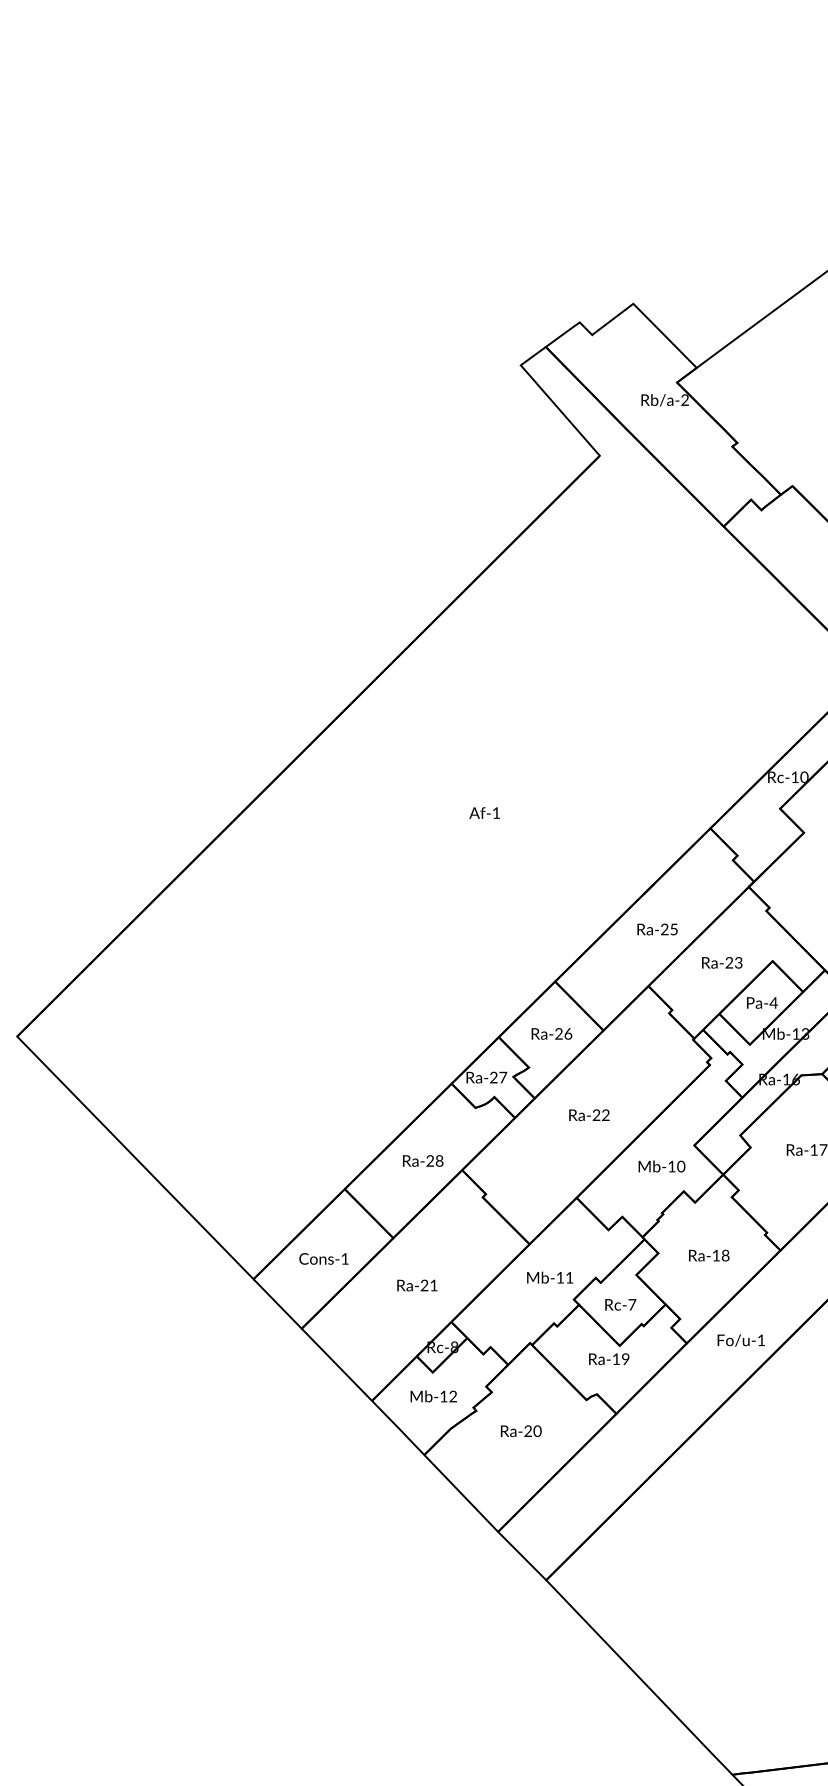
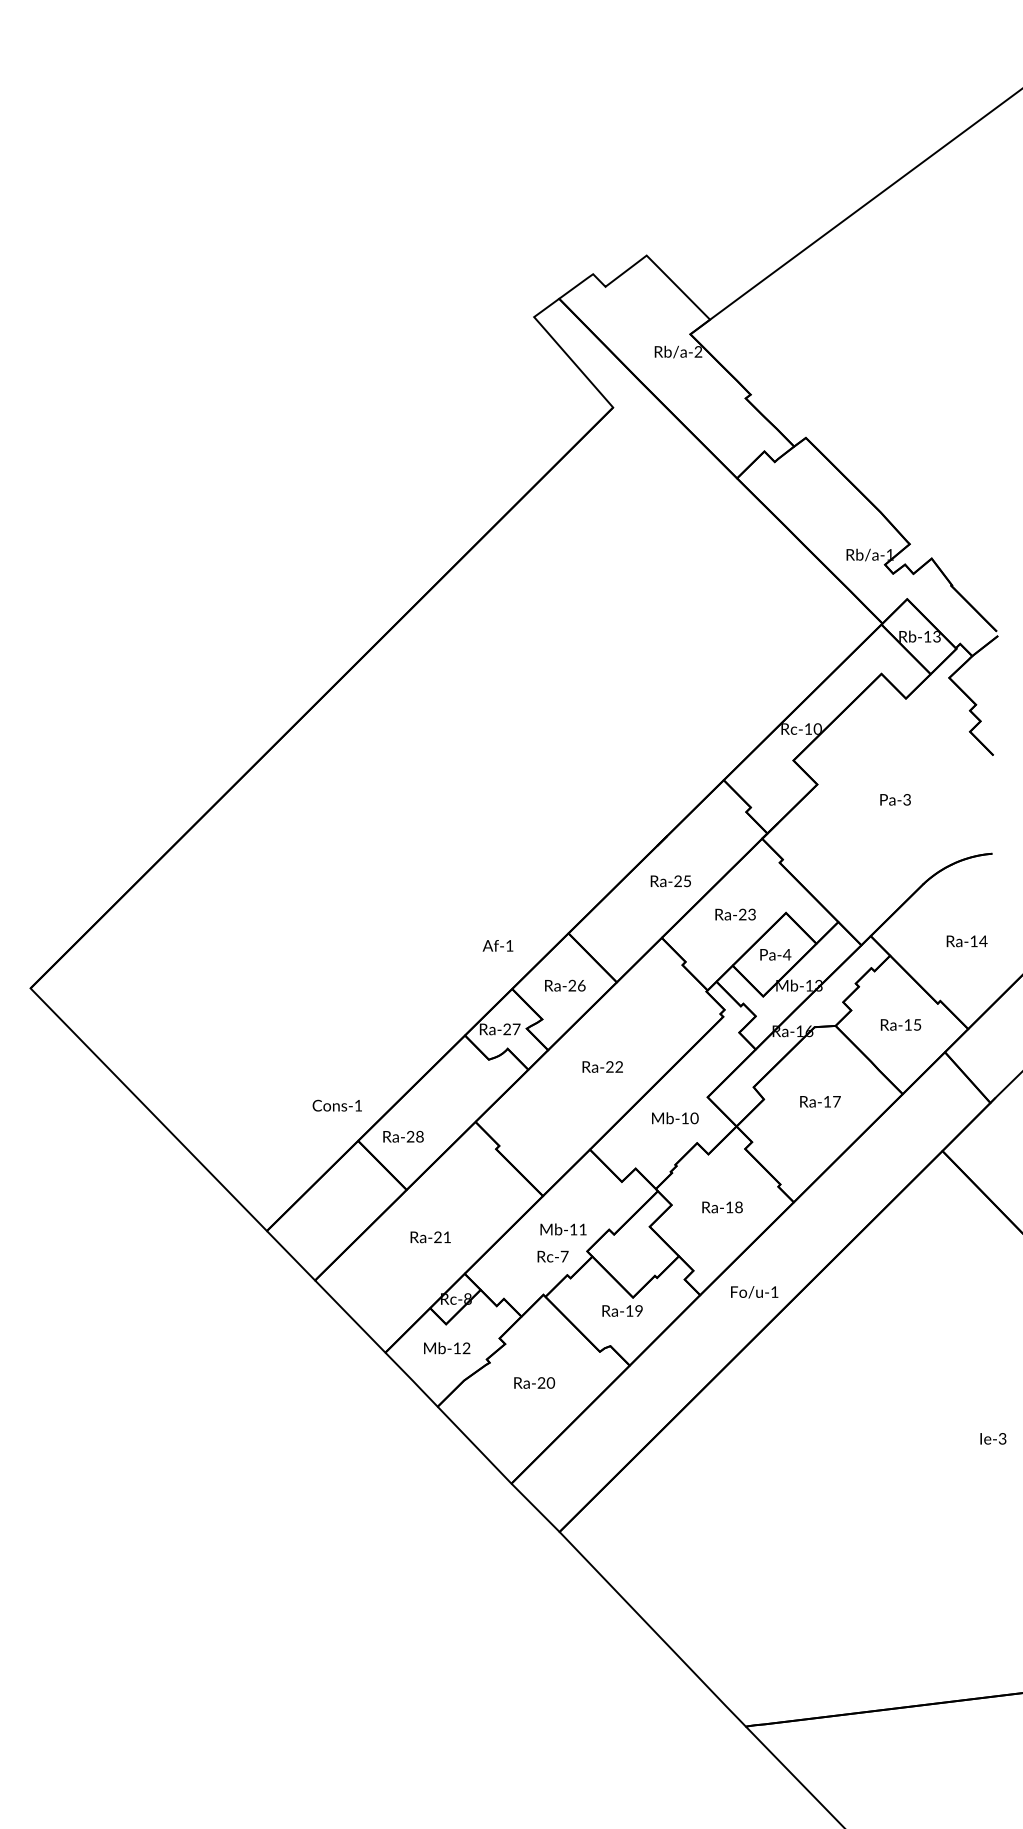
text: (484, 812) -> (497, 945), moved
text: (423, 1160) -> (403, 1136), moved
text: (323, 1258) -> (336, 1105), moved
text: (620, 1304) -> (552, 1256), moved

